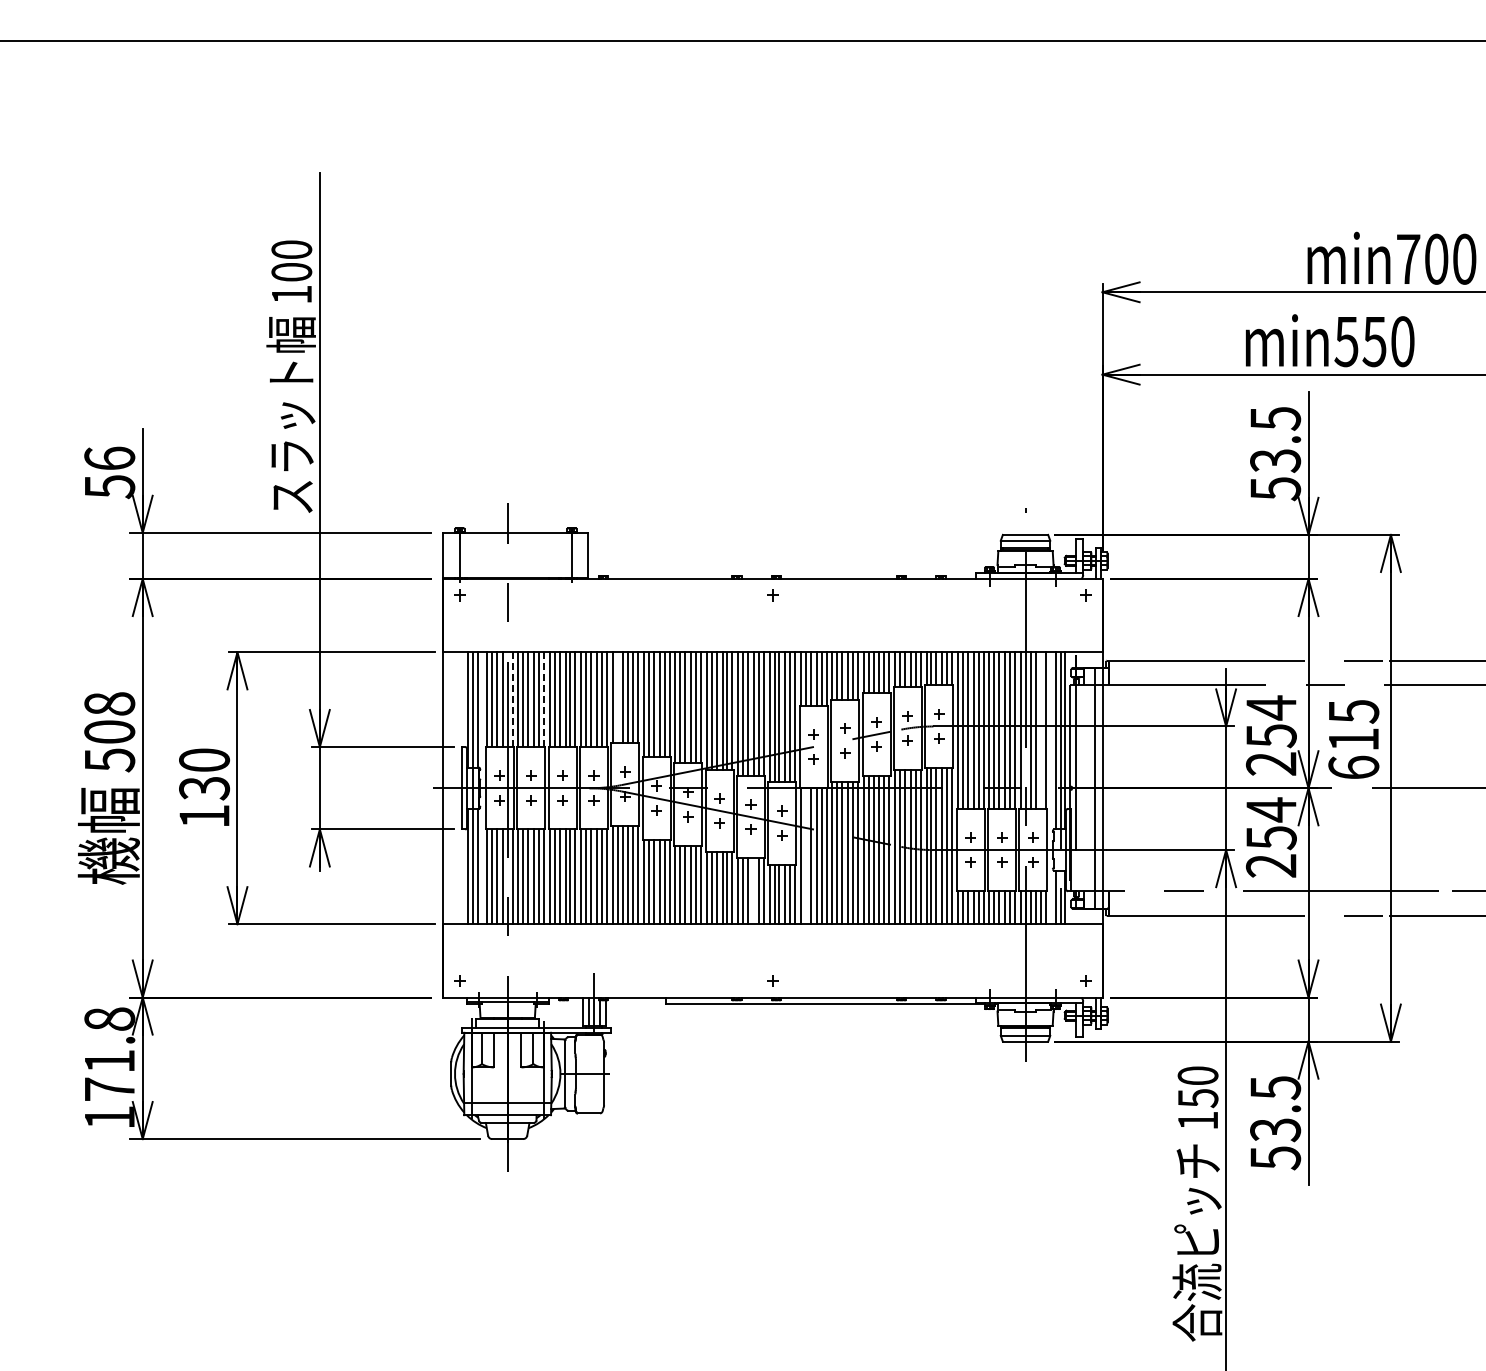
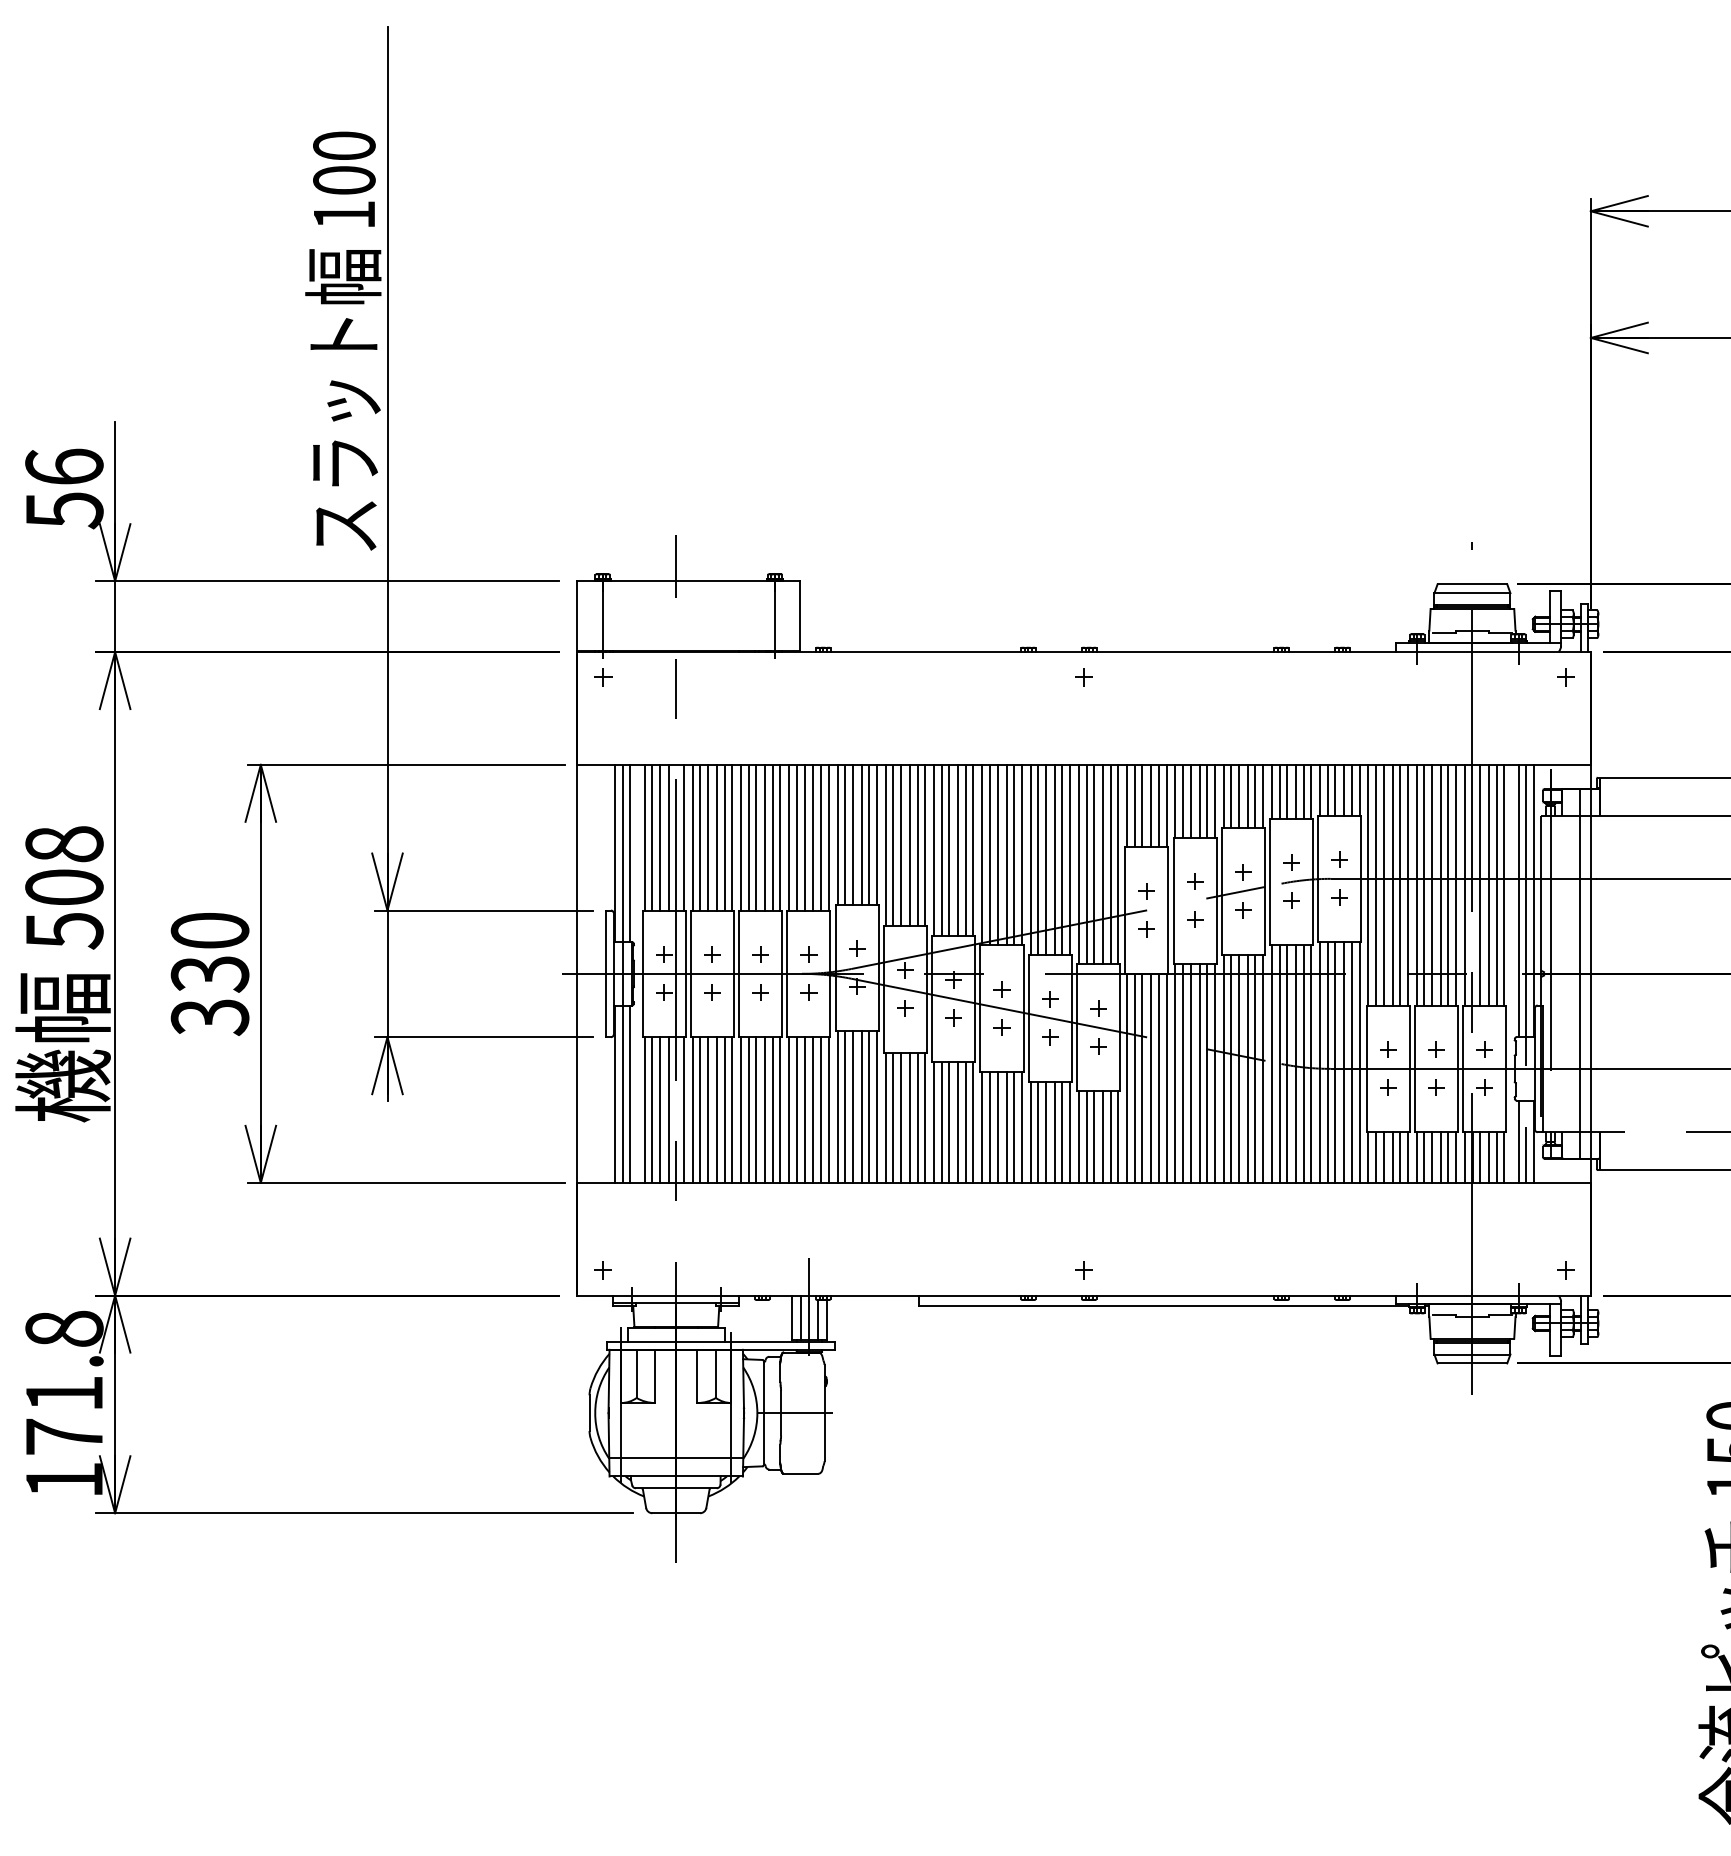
line: (617, 697) -> (845, 834), added
line: (544, 699) -> (732, 837), dashed -> solid
line: (512, 700) -> (683, 838), dashed -> solid
line: (1041, 730) -> (1496, 885), added
text: (204, 816) -> (210, 1017), 130 -> 330
line: (805, 856) -> (1134, 1078), added
line: (753, 891) -> (1054, 1132), added

